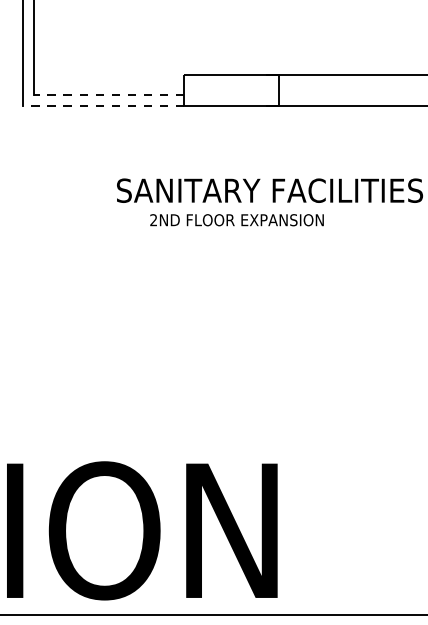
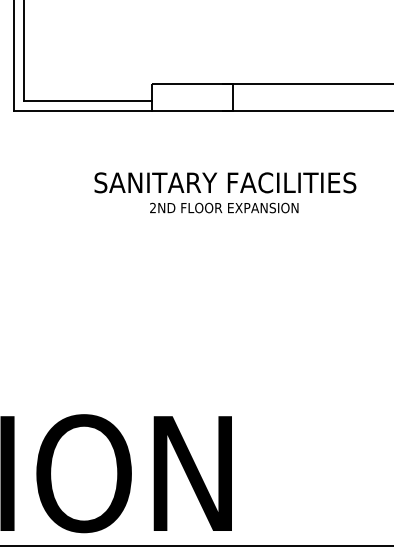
line: (109, 94) -> (88, 100), dashed -> solid
line: (102, 106) -> (82, 110), dashed -> solid
text: (237, 219) -> (224, 207), moved

